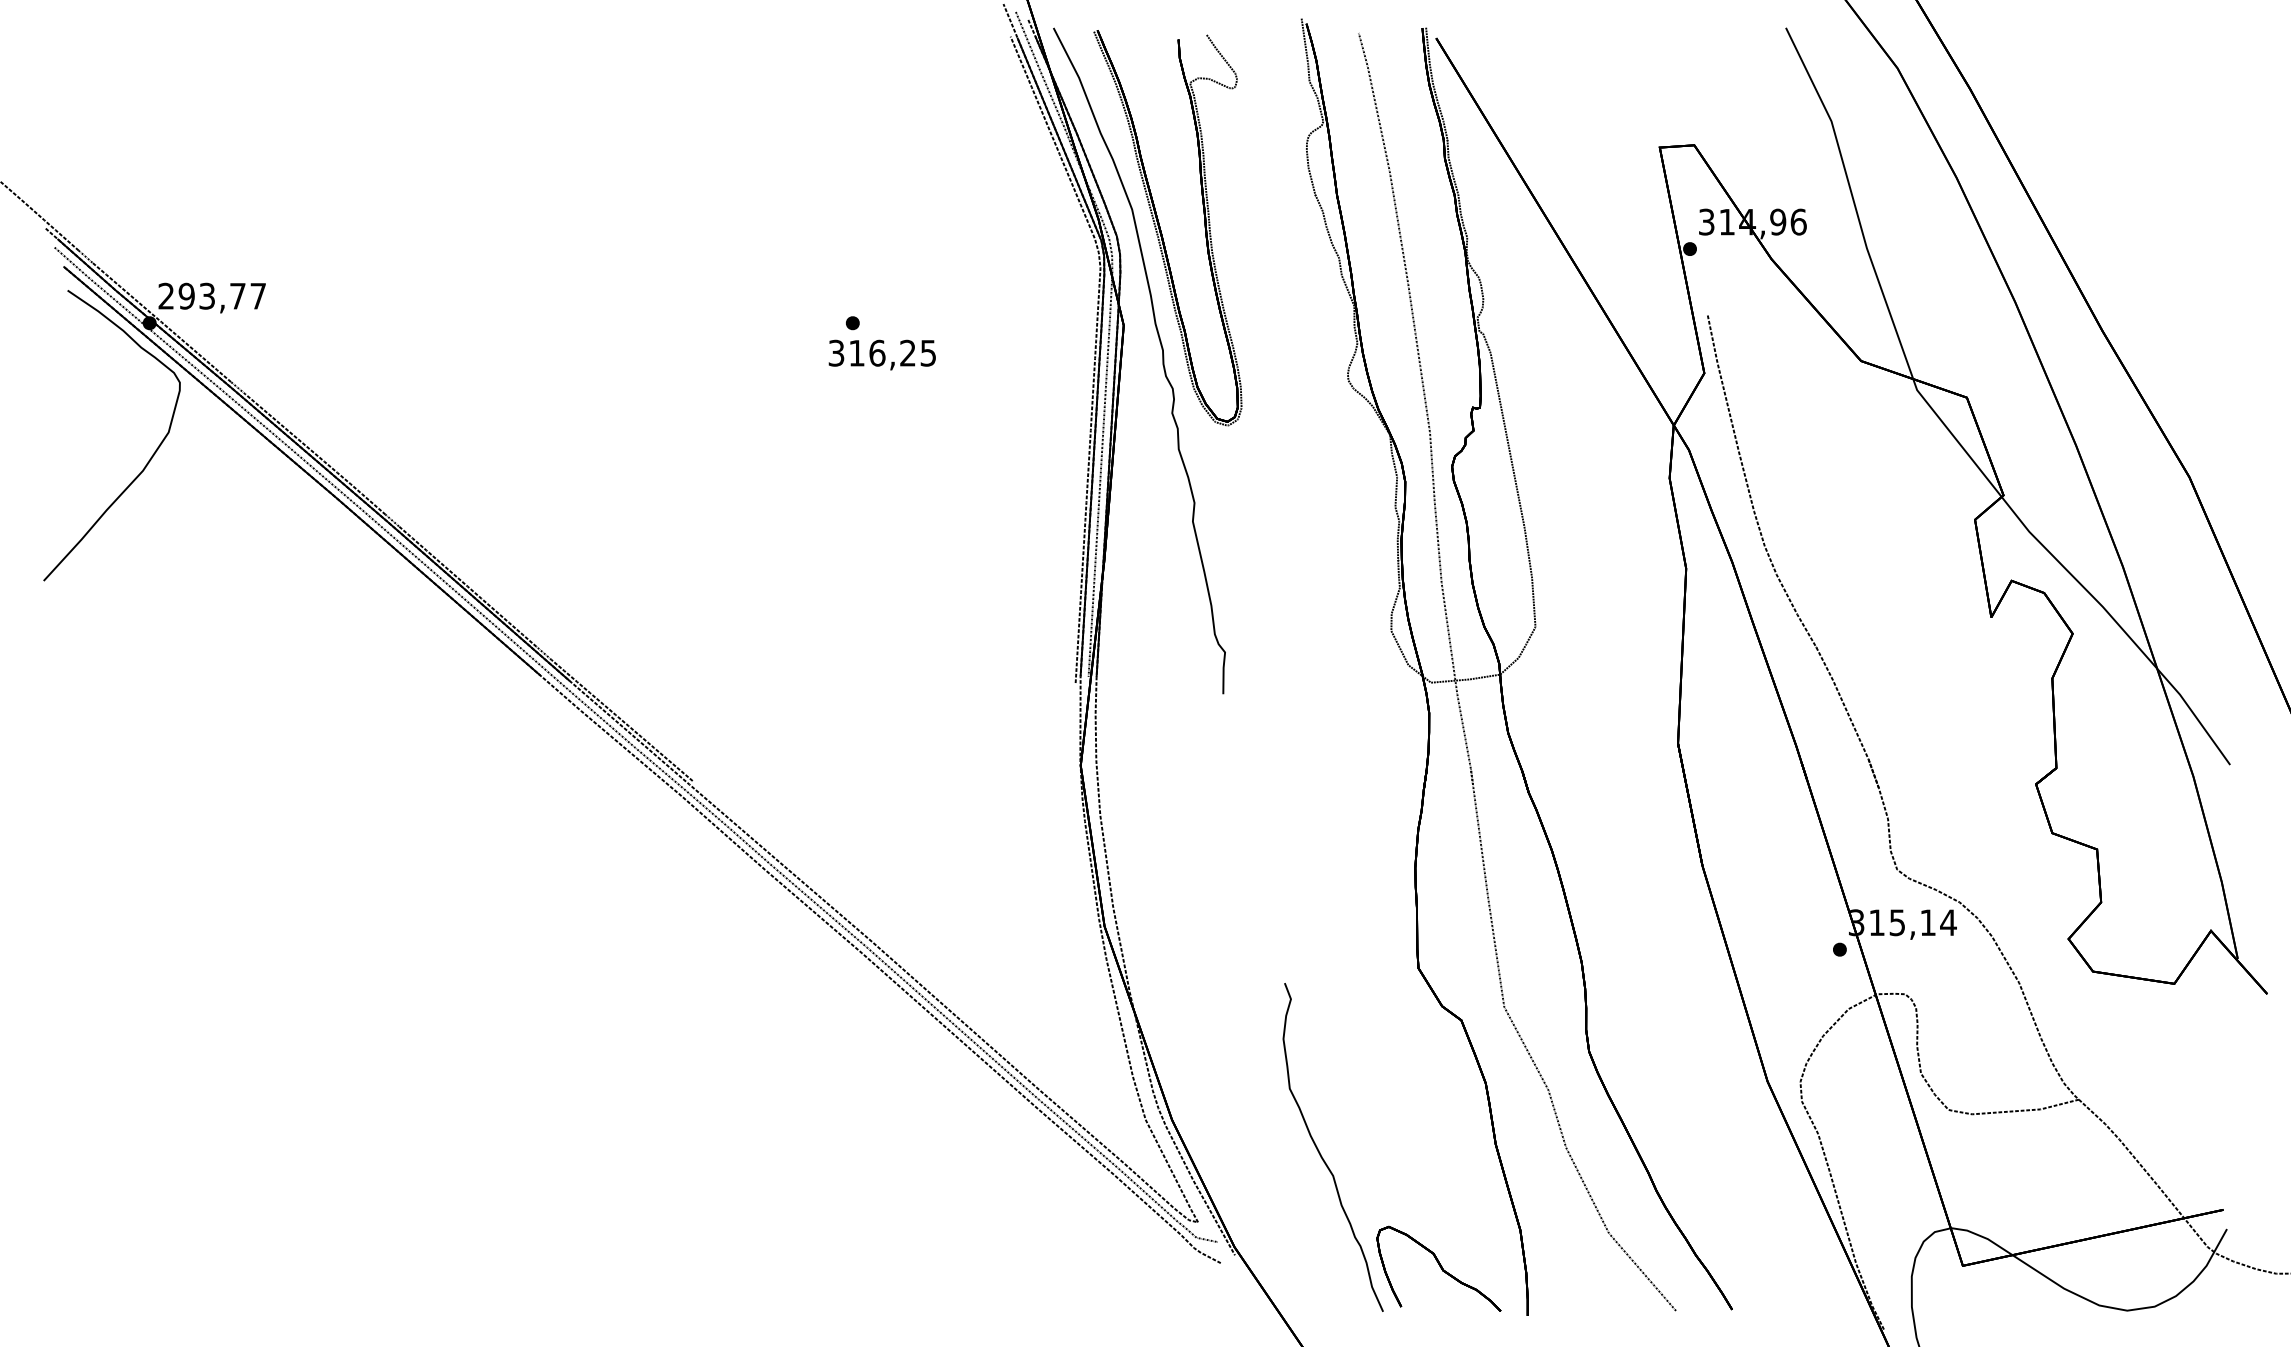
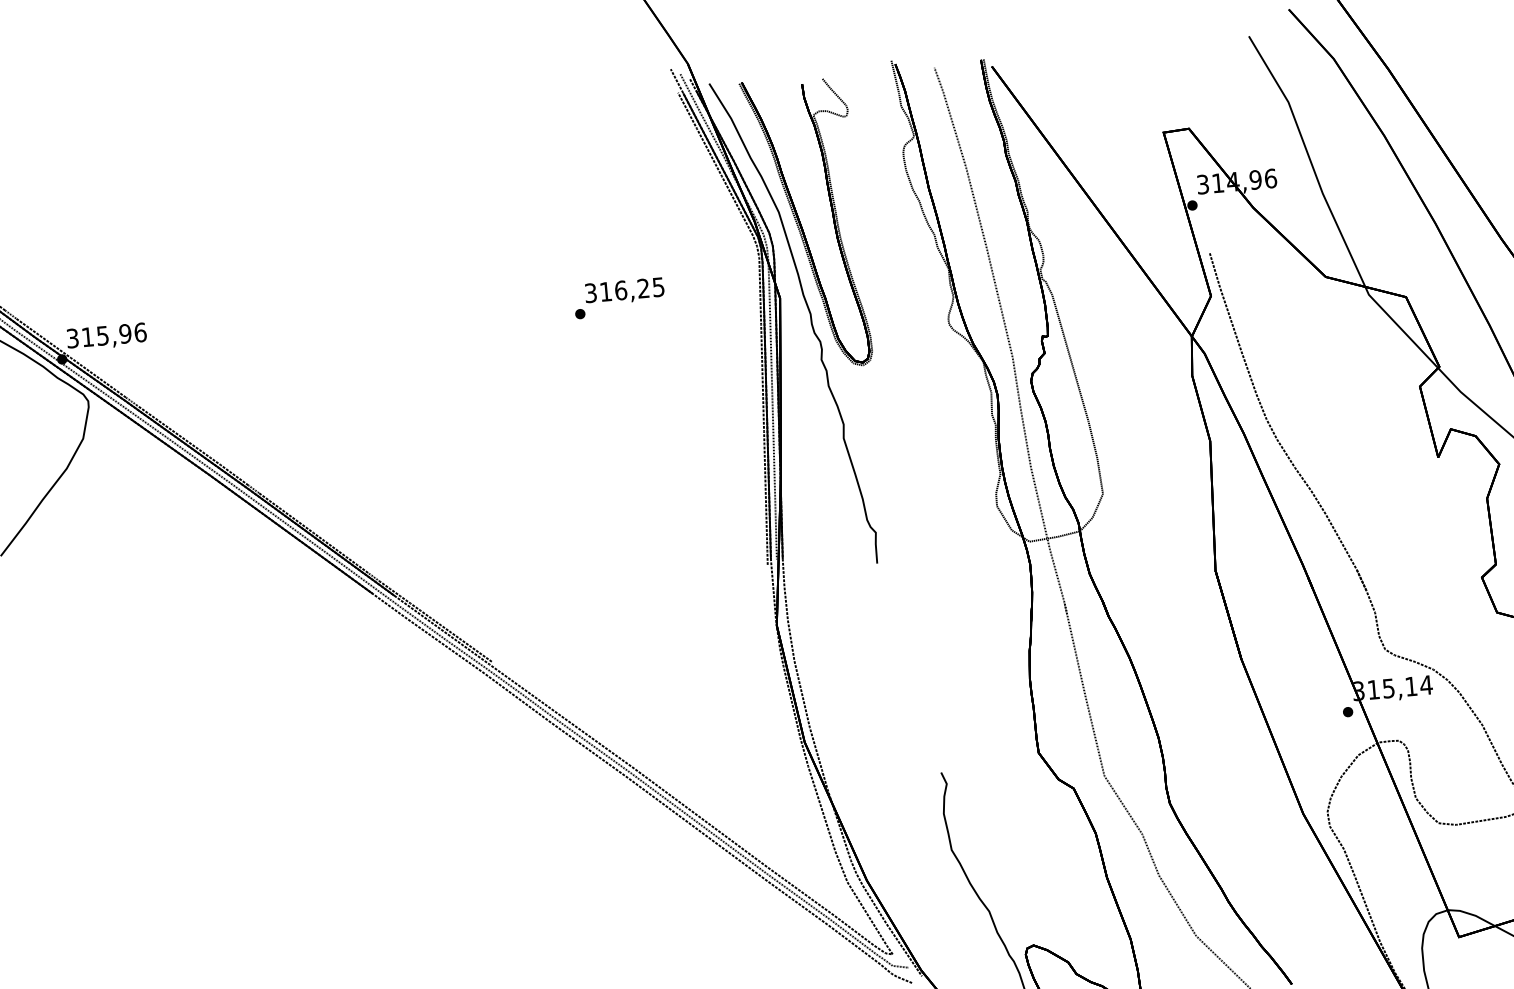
text: (212, 295) -> (106, 334), 293,77 -> 315,96
text: (881, 354) -> (624, 291), moved

